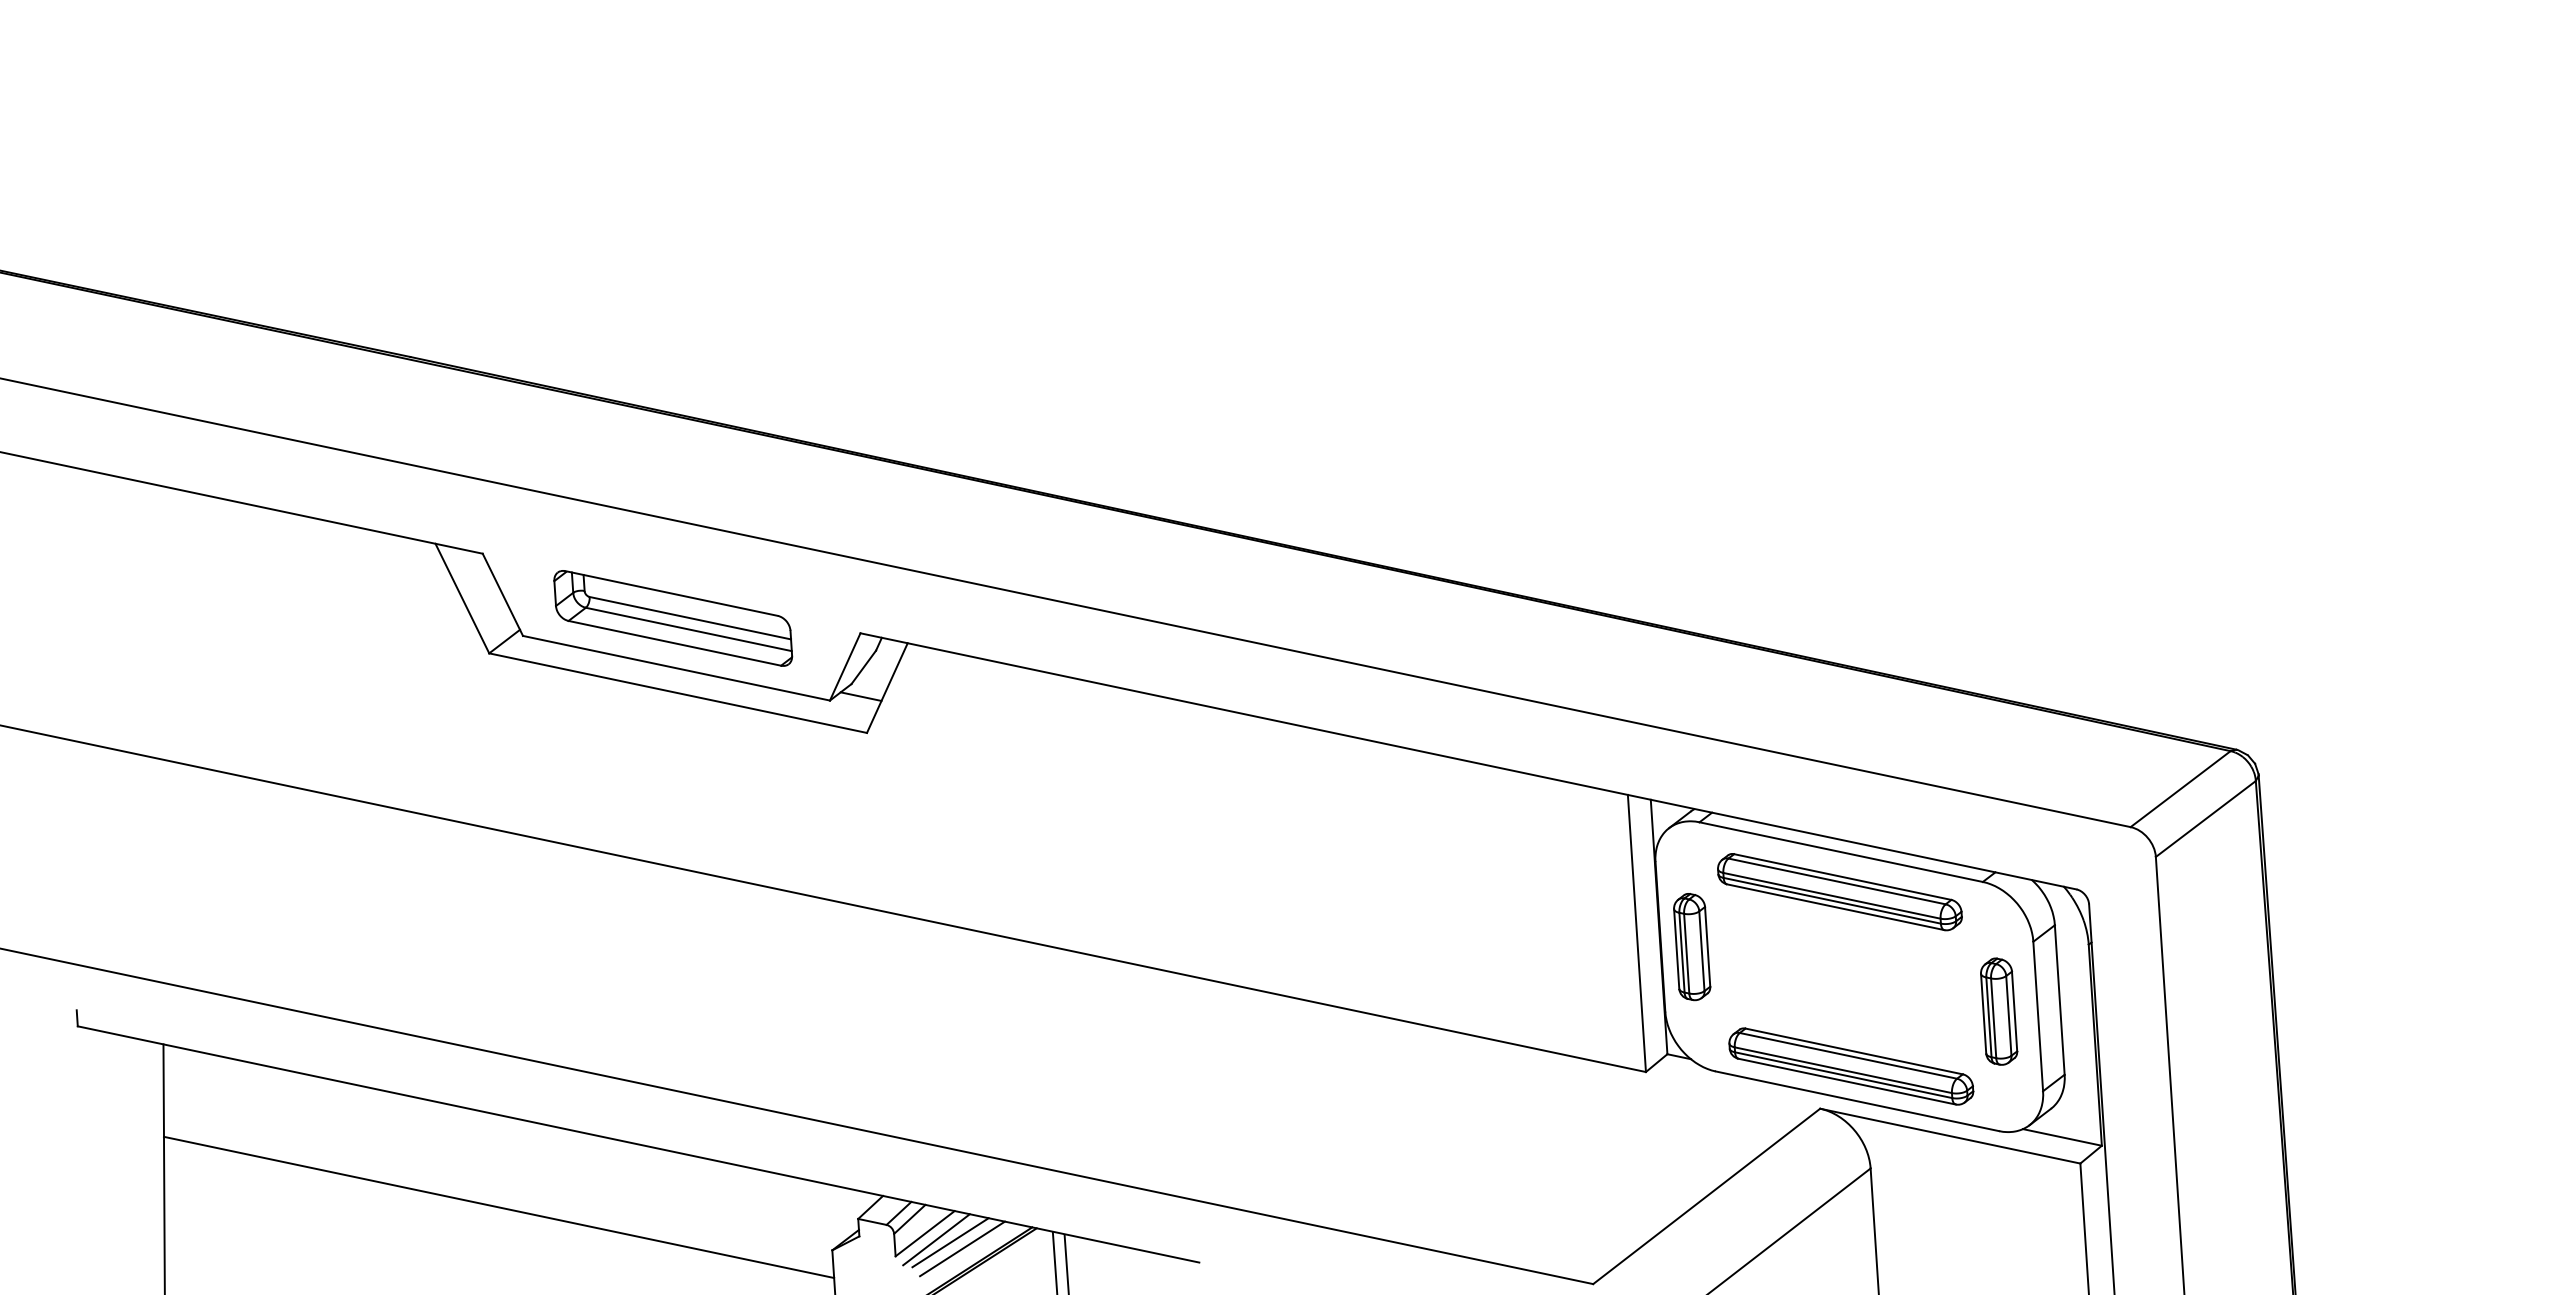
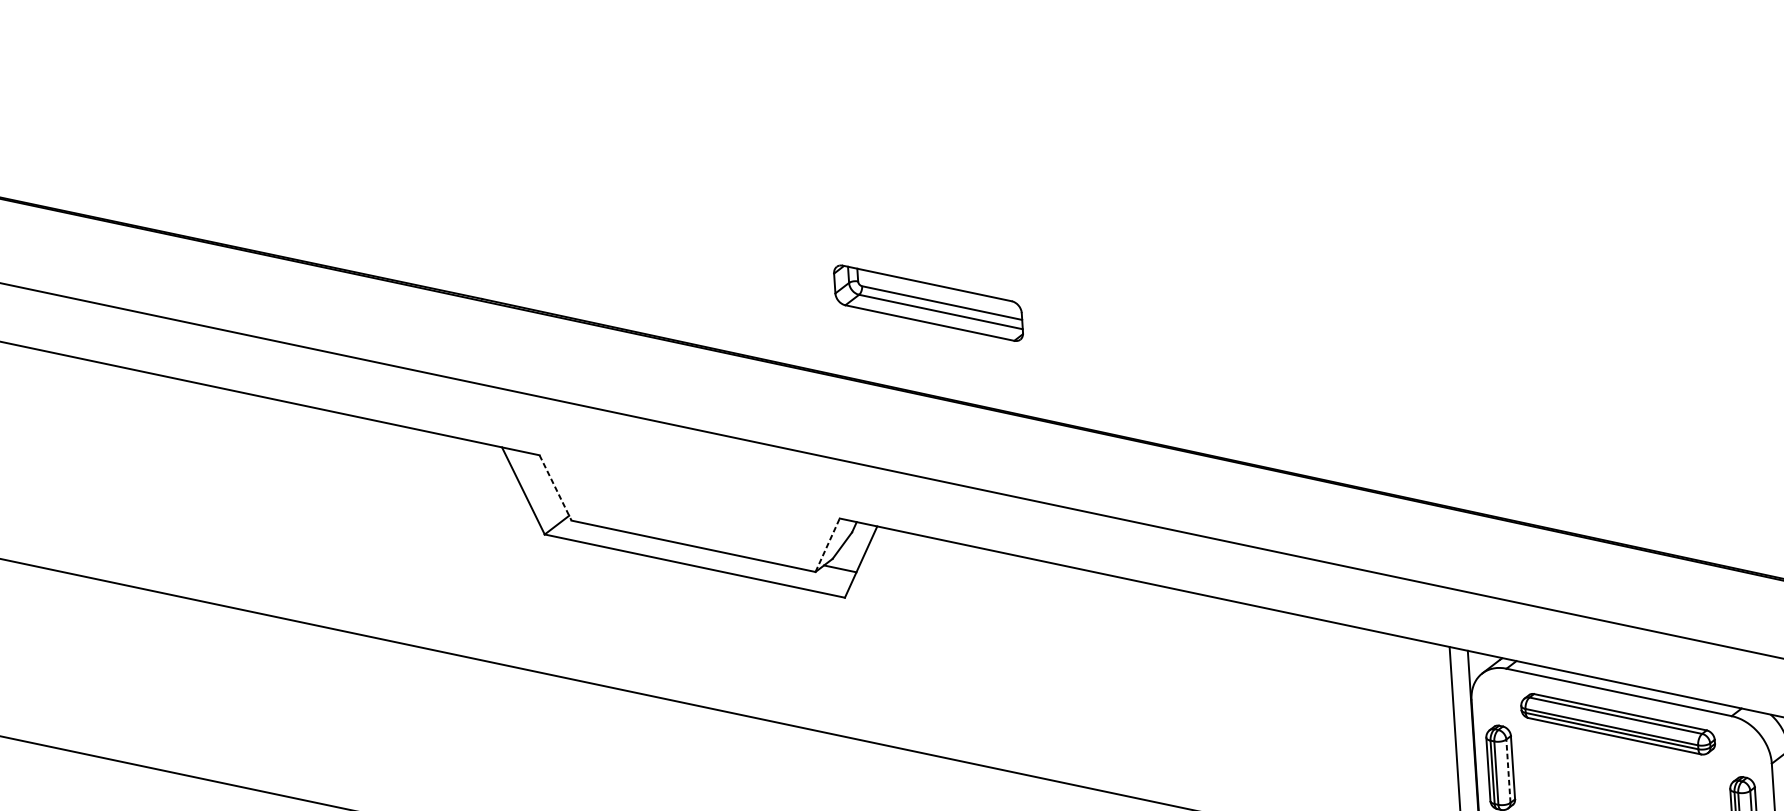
line: (502, 594) -> (555, 487), solid -> dashed
part: (673, 618) -> (928, 303), moved
line: (845, 666) -> (827, 544), solid -> dashed
line: (1701, 951) -> (1508, 771), solid -> dashed

